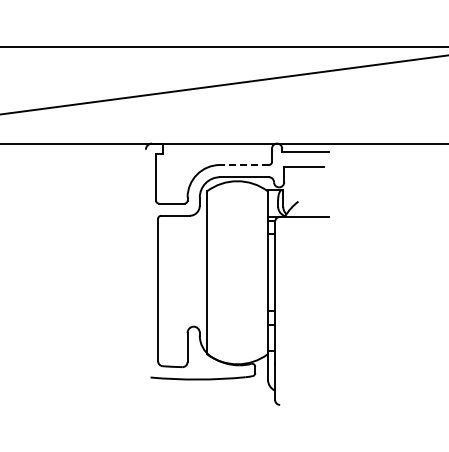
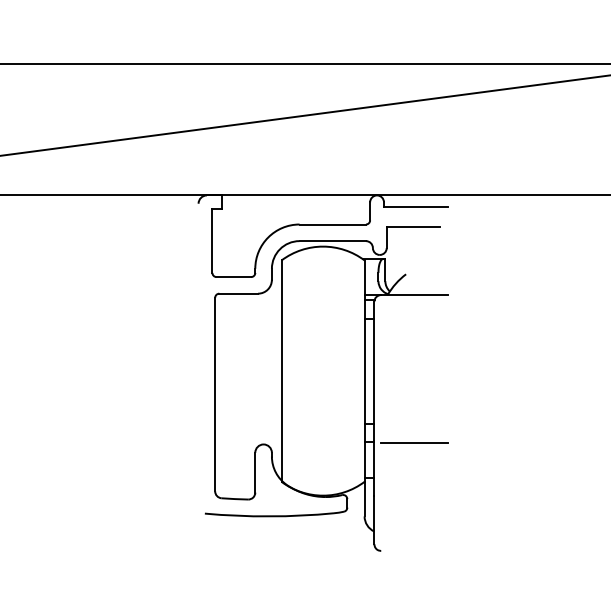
line: (244, 165) -> (332, 225), dashed -> solid
line: (304, 325) -> (414, 442), added

